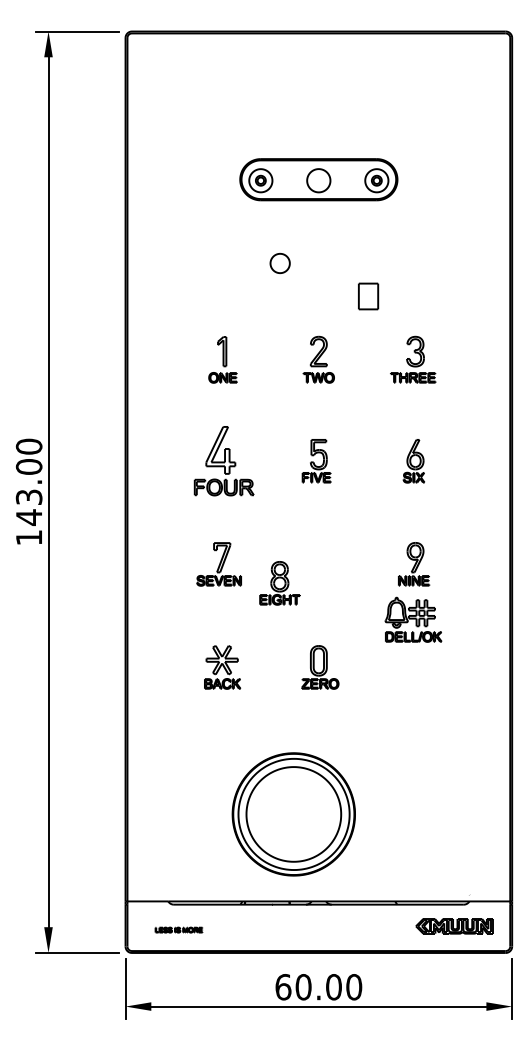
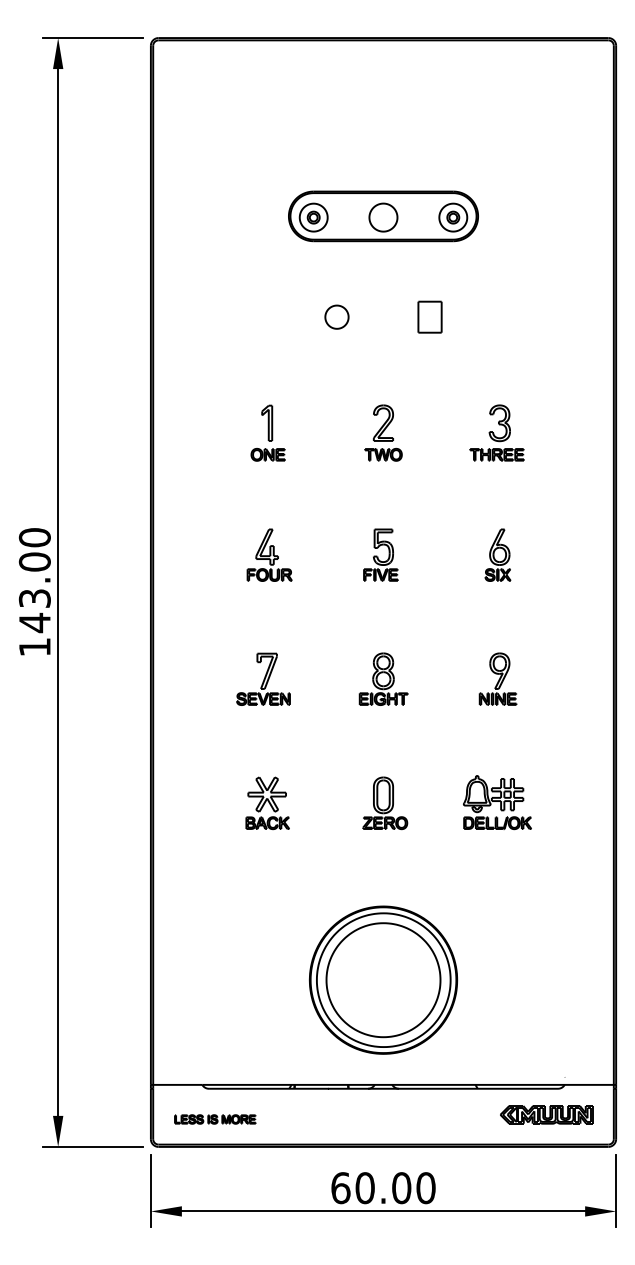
part: (368, 296) -> (430, 317), moved
part: (224, 461) -> (269, 555), size x0.62
part: (279, 583) -> (383, 679), moved
part: (413, 619) -> (497, 802), moved
part: (293, 814) -> (383, 980), moved
part: (178, 929) -> (214, 1118), size x1.43

